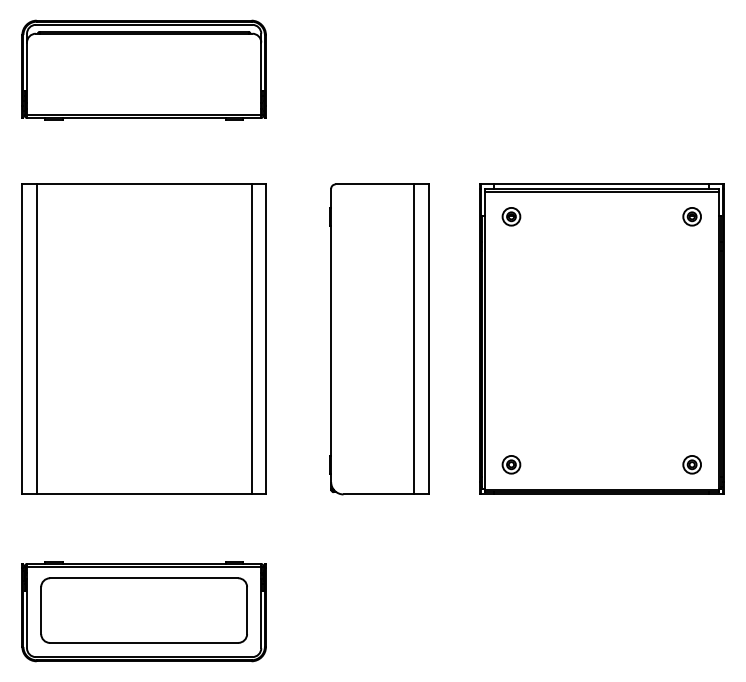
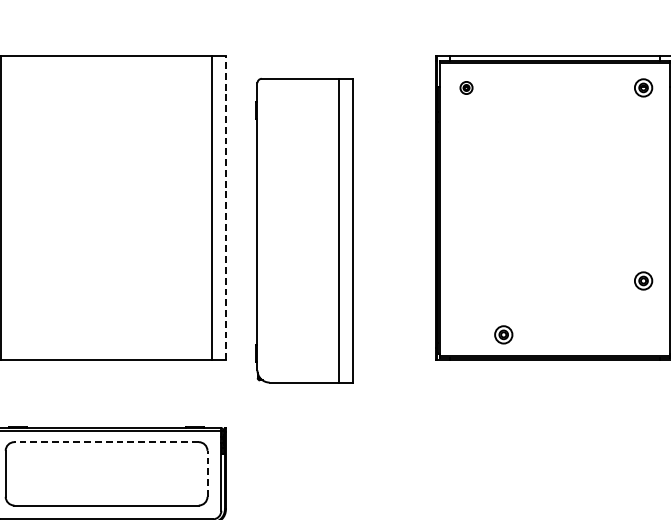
part: (511, 216) -> (466, 87), size x0.7
line: (265, 338) -> (225, 207), solid -> dashed
part: (379, 339) -> (304, 230), moved
part: (511, 464) -> (503, 334), moved
part: (691, 464) -> (642, 280), moved
line: (143, 578) -> (105, 442), solid -> dashed
line: (247, 610) -> (207, 473), solid -> dashed

